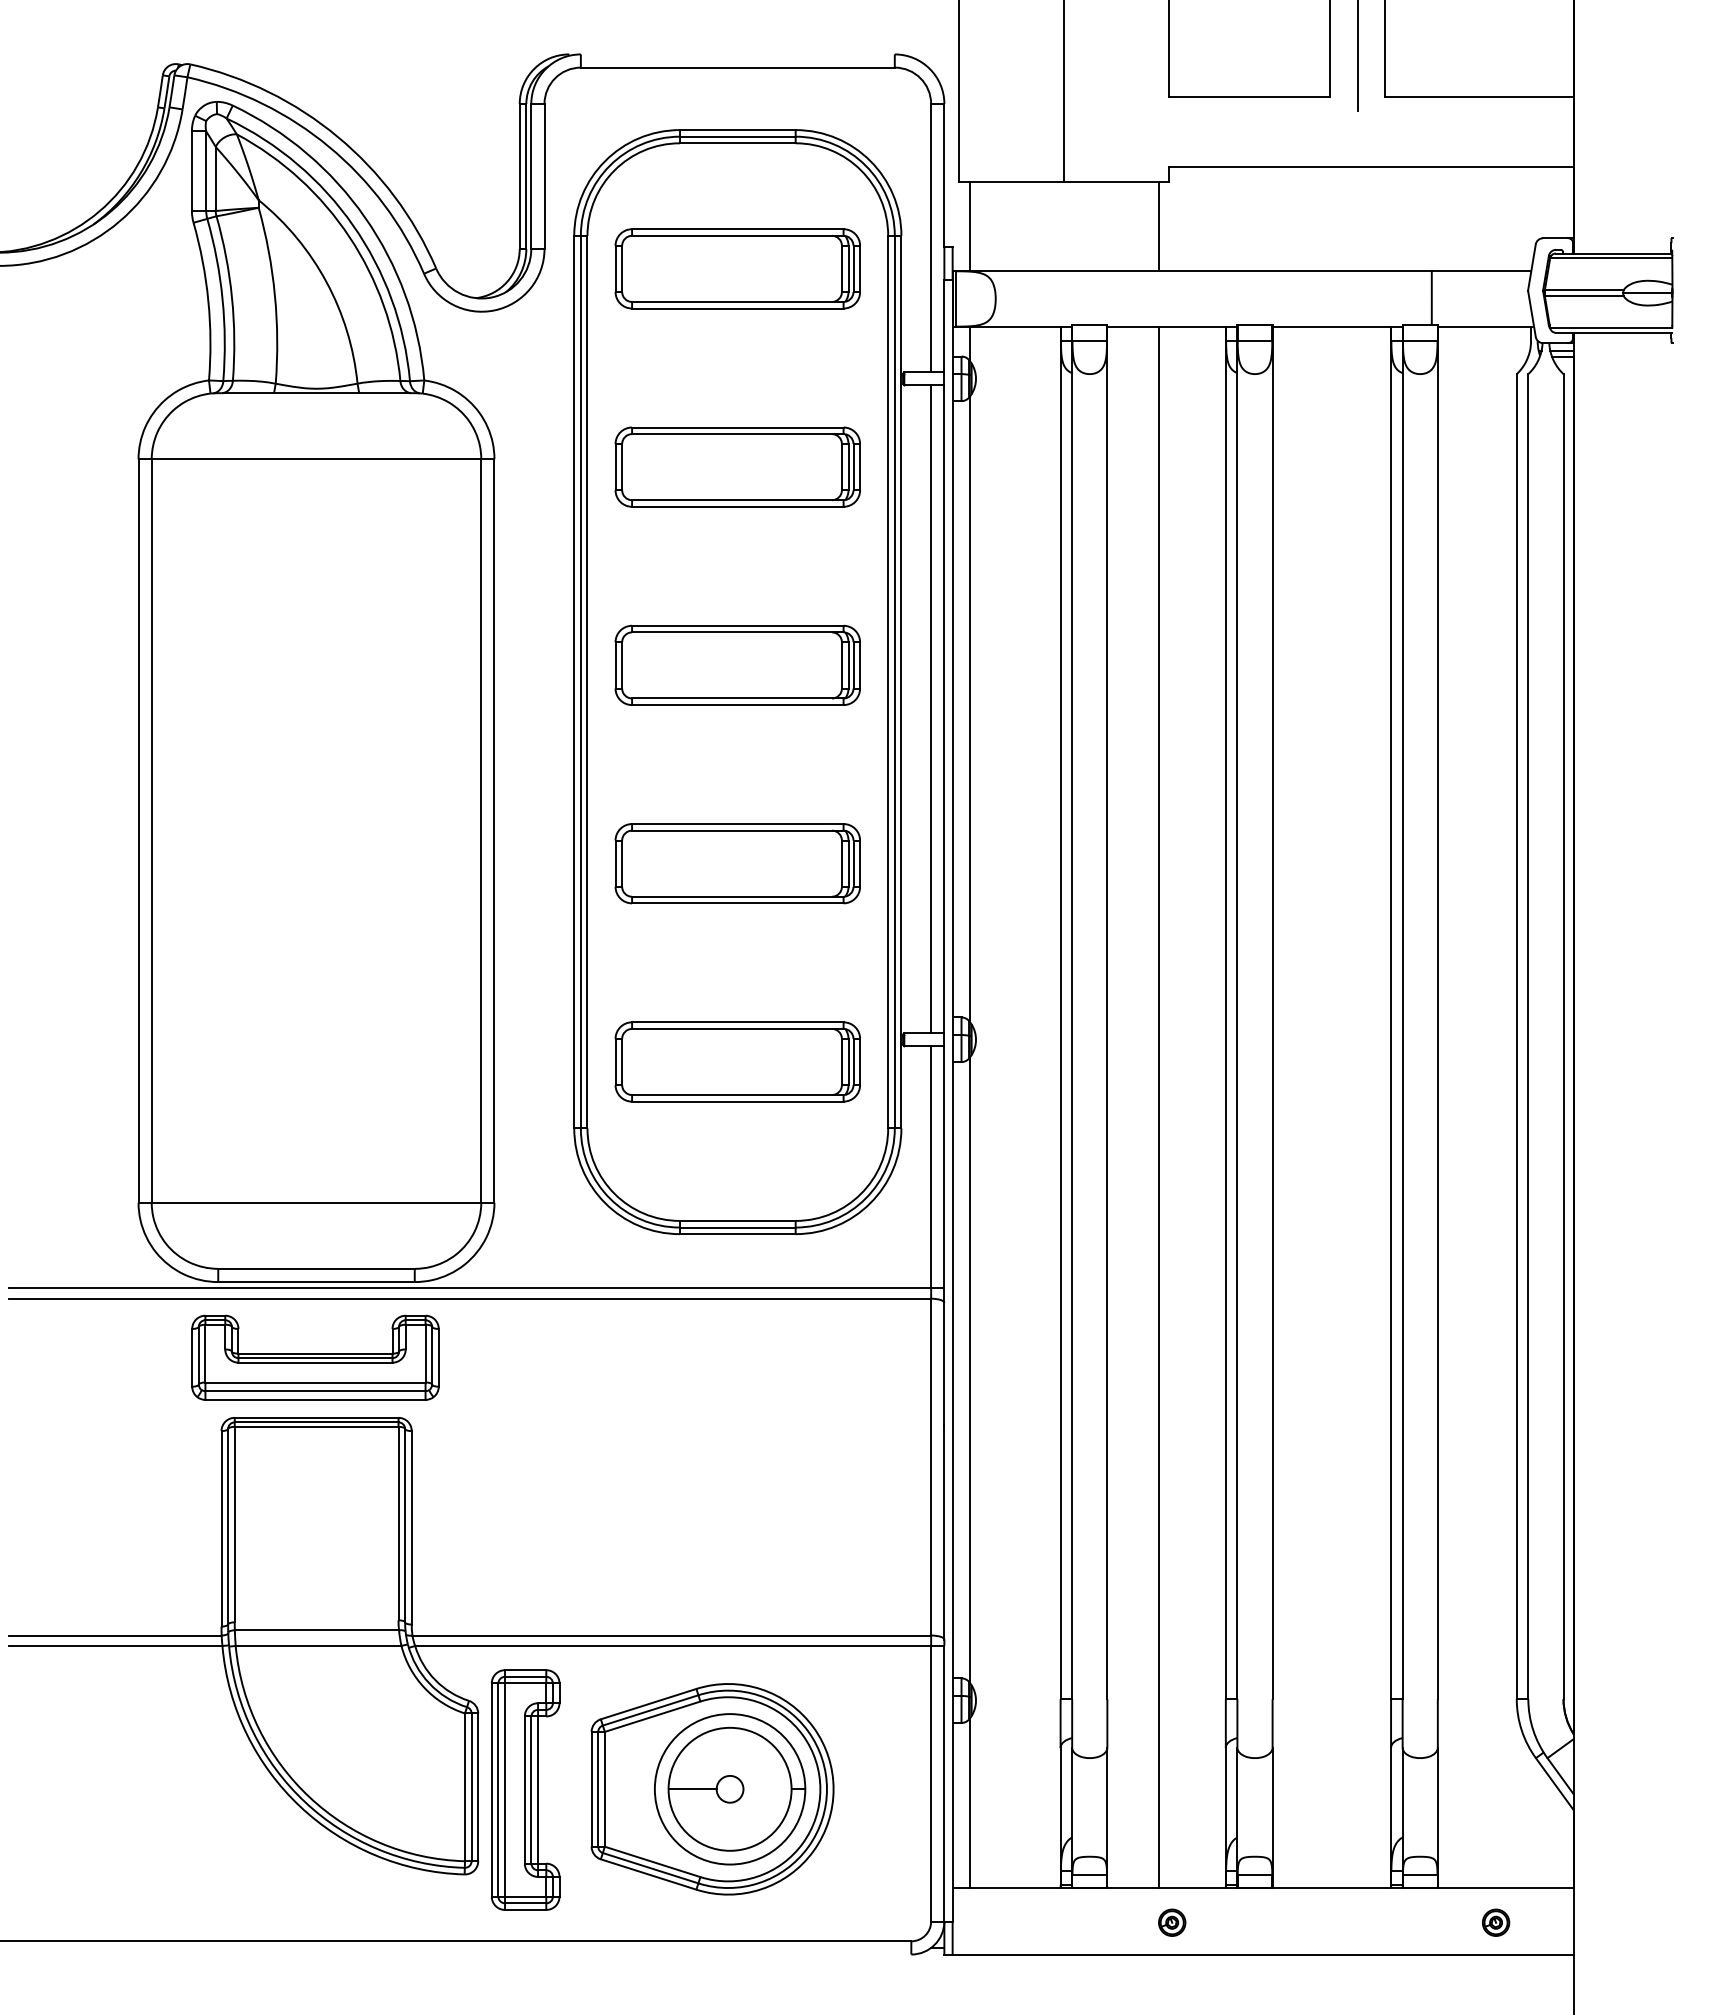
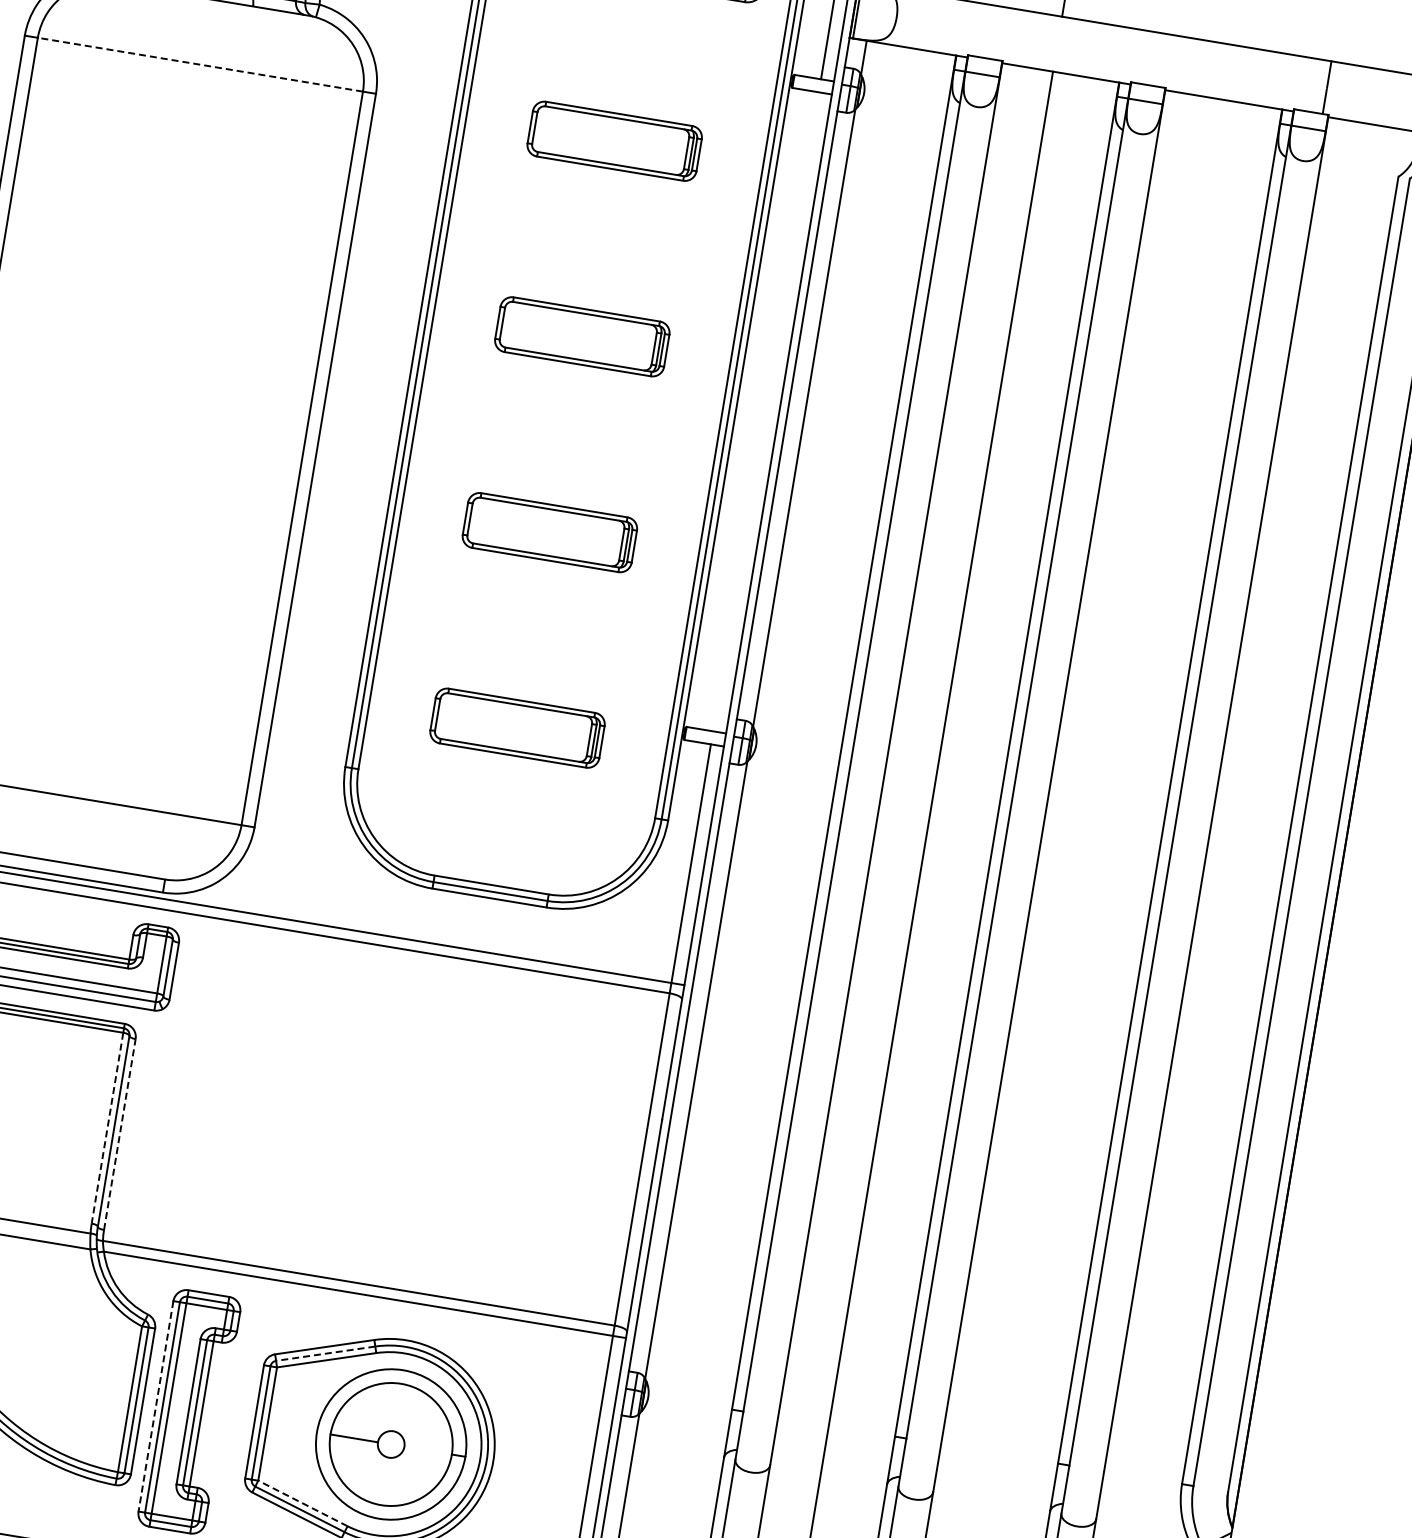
line: (316, 459) -> (200, 64), solid -> dashed
part: (737, 466) -> (614, 140), size x0.7
part: (737, 664) -> (582, 336), size x0.7
line: (931, 709) -> (766, 412), removed
part: (737, 863) -> (549, 532), size x0.7
part: (737, 1061) -> (517, 727), size x0.7
line: (398, 1523) -> (107, 1128), solid -> dashed
line: (411, 1527) -> (119, 1134), solid -> dashed
line: (650, 1710) -> (325, 1353), solid -> dashed
line: (491, 1790) -> (155, 1406), solid -> dashed
line: (652, 1861) -> (302, 1503), solid -> dashed

